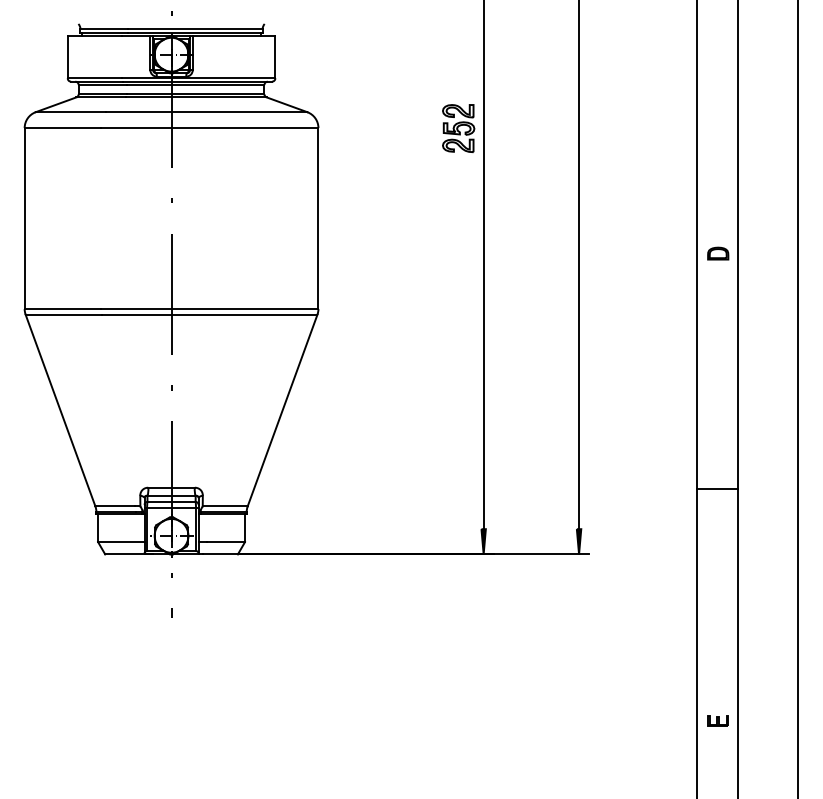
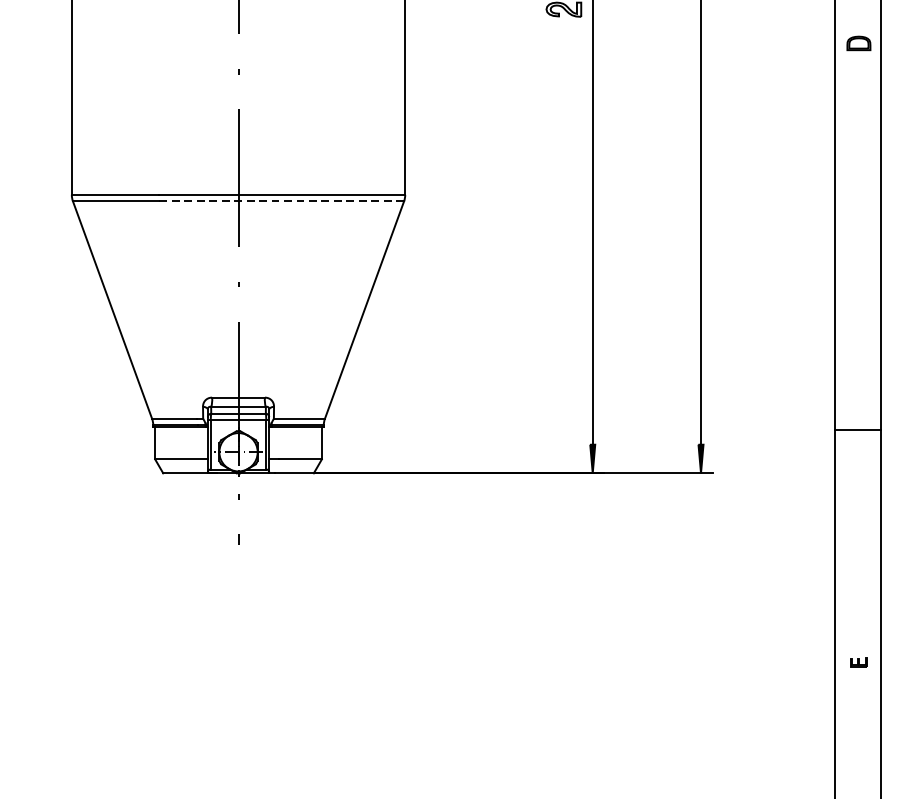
part: (718, 253) -> (859, 43), moved
line: (209, 314) -> (281, 201), solid -> dashed
line: (717, 489) -> (858, 430), moved
part: (717, 720) -> (858, 661), size x0.7

